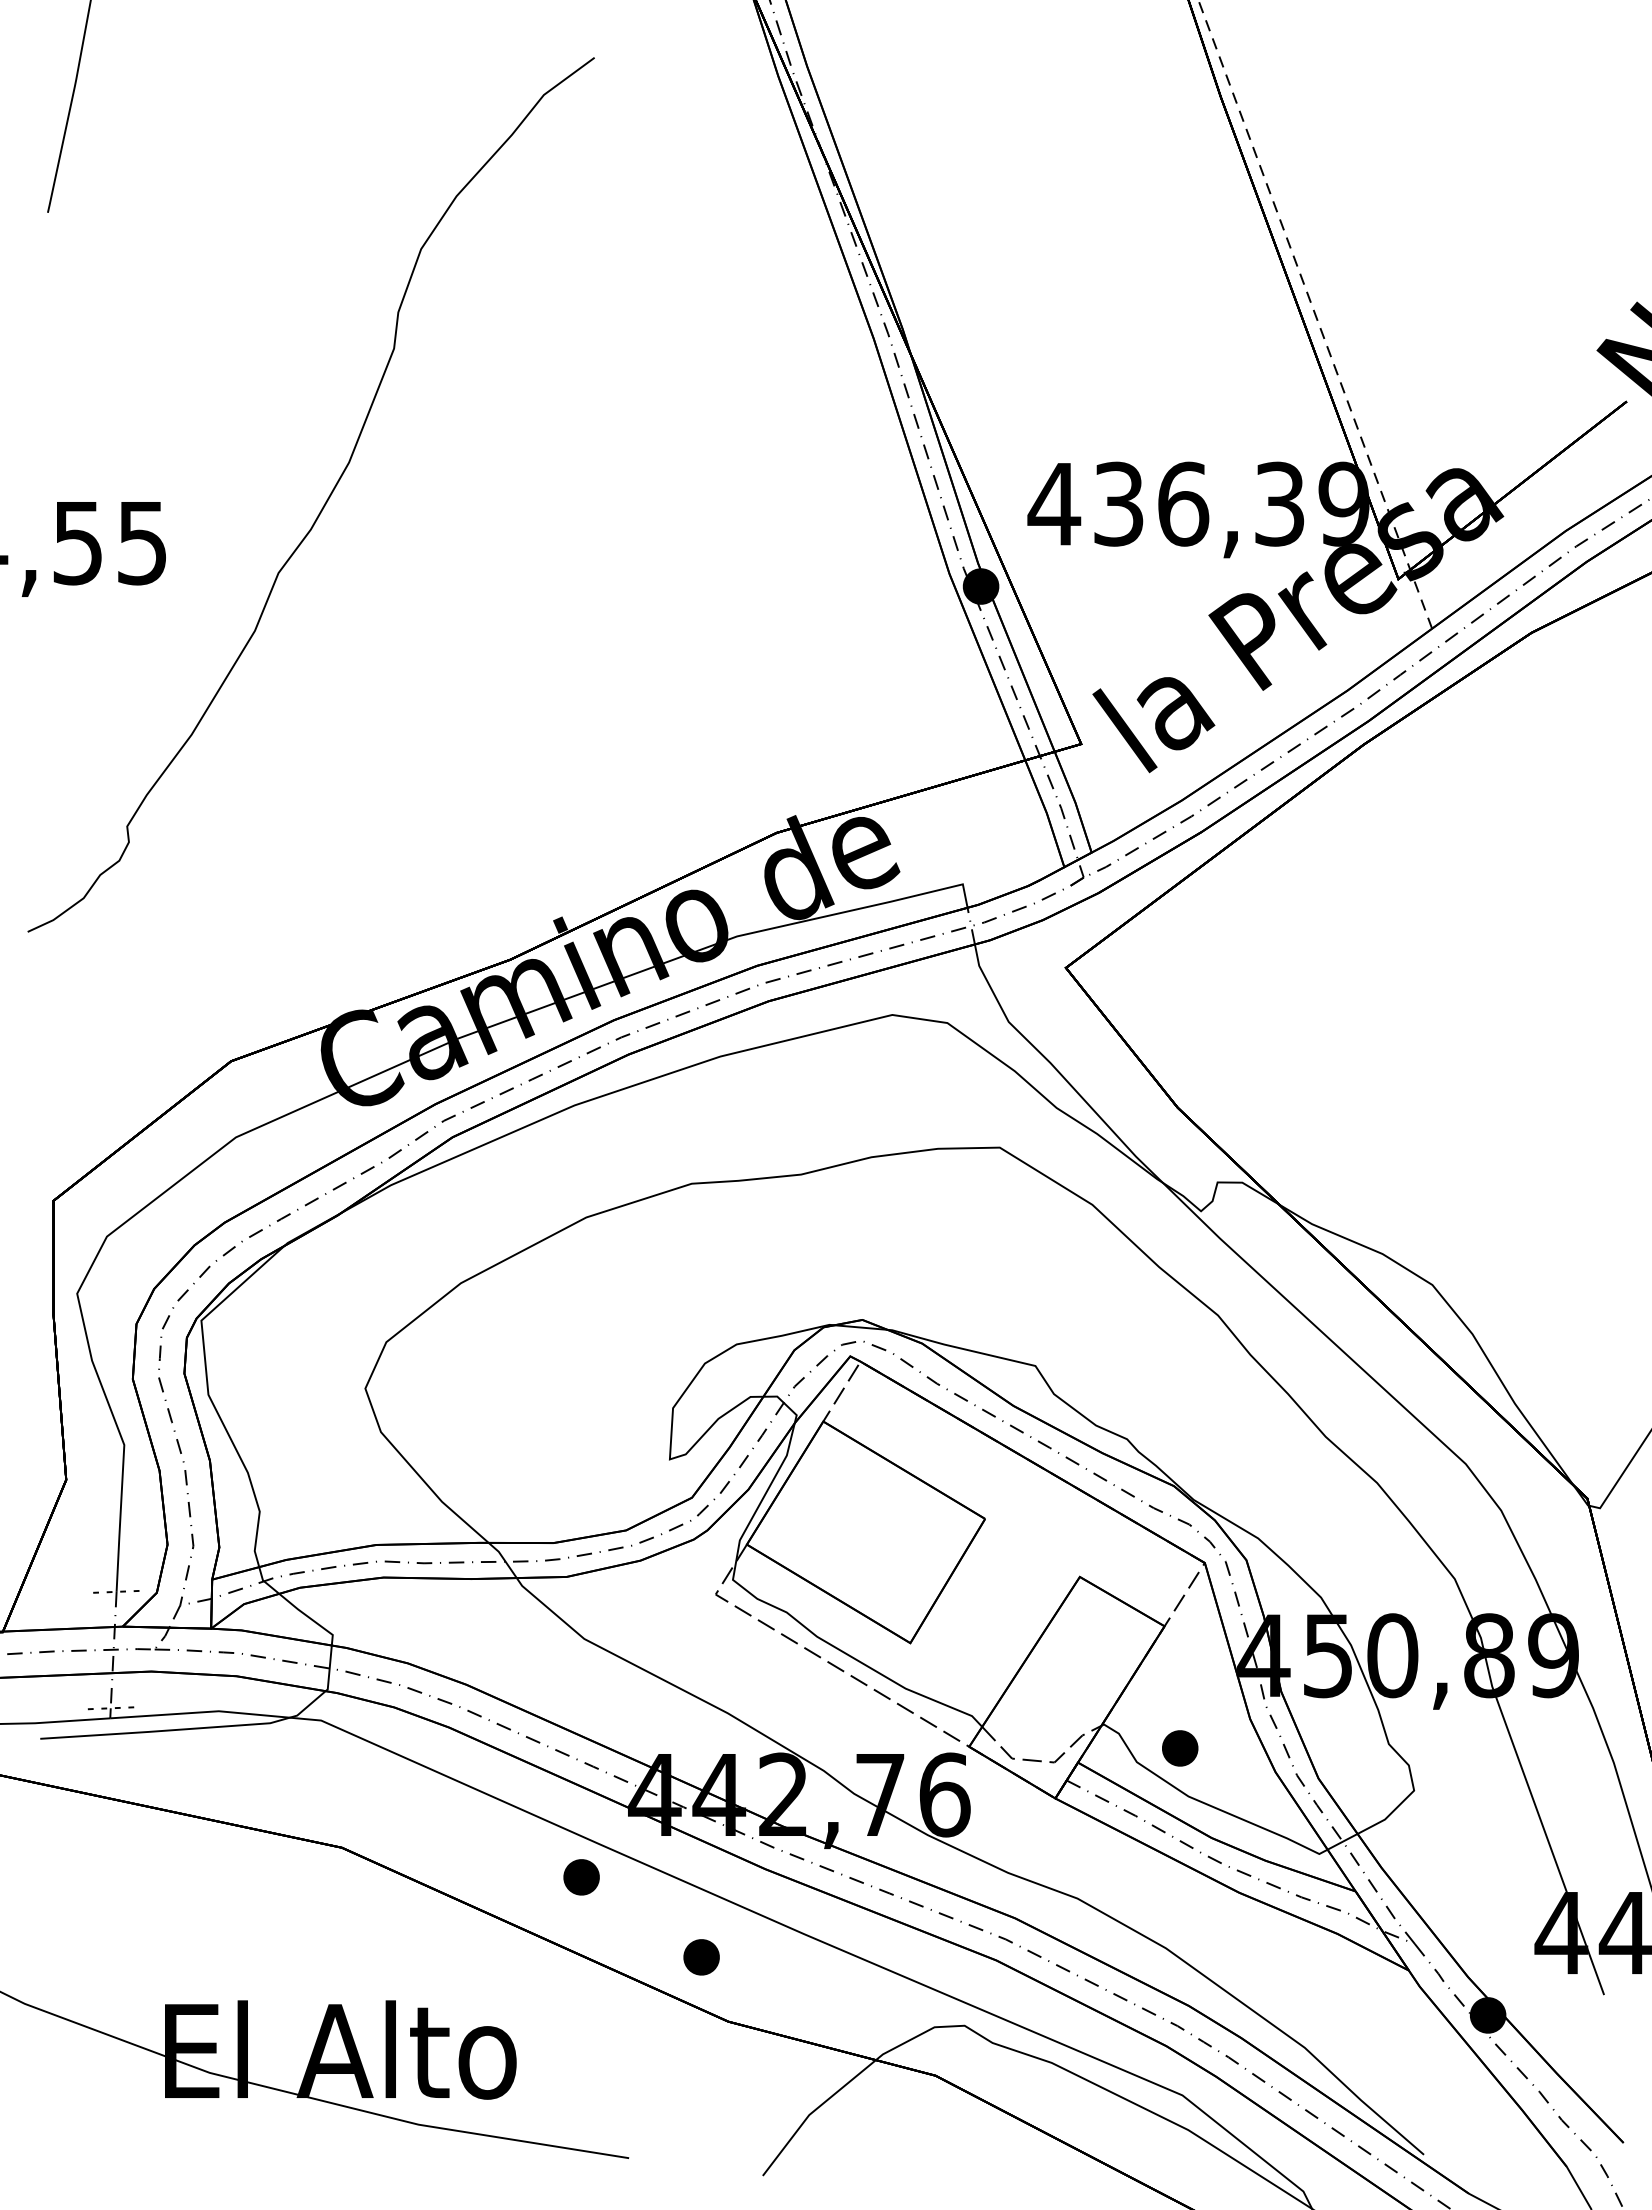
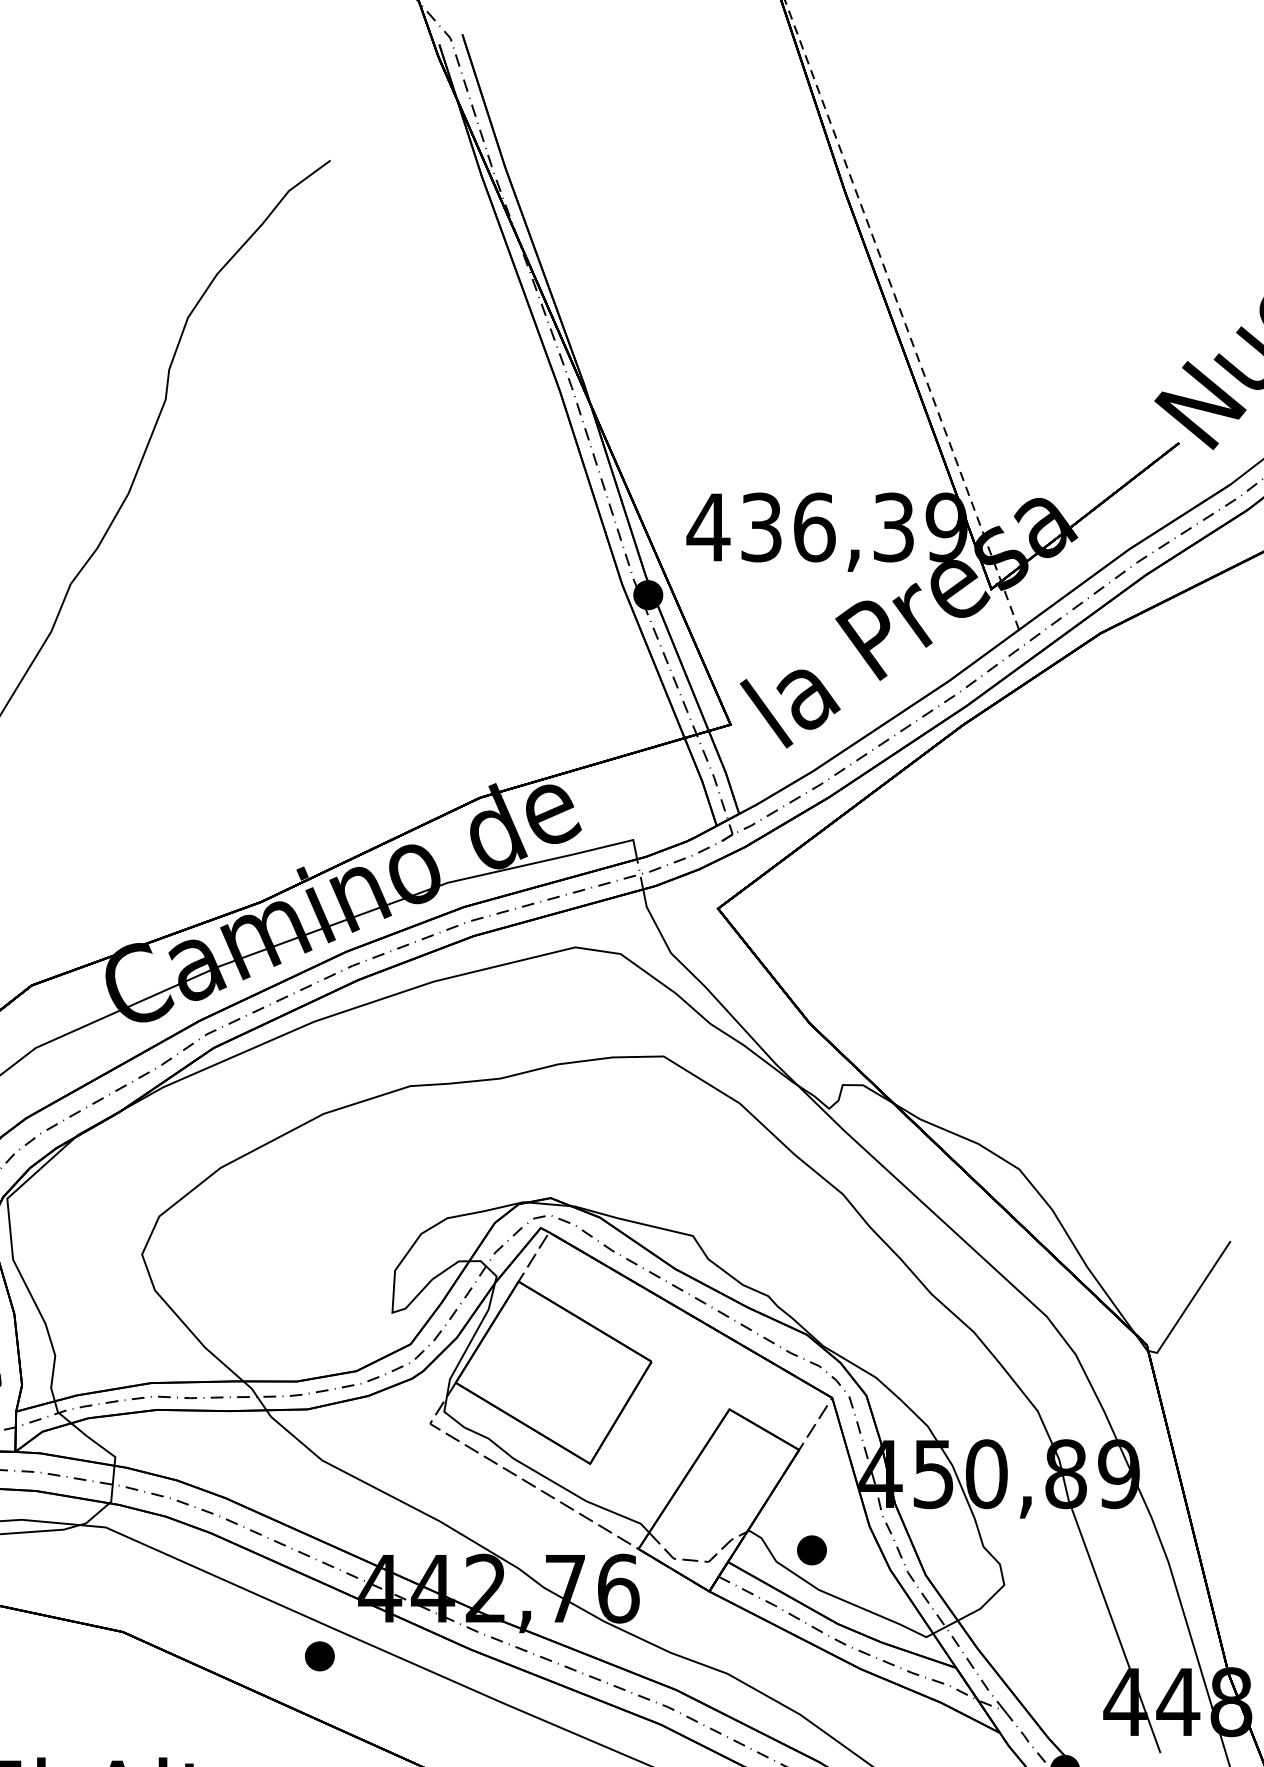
part: (701, 1957) -> (418, 1722), removed

